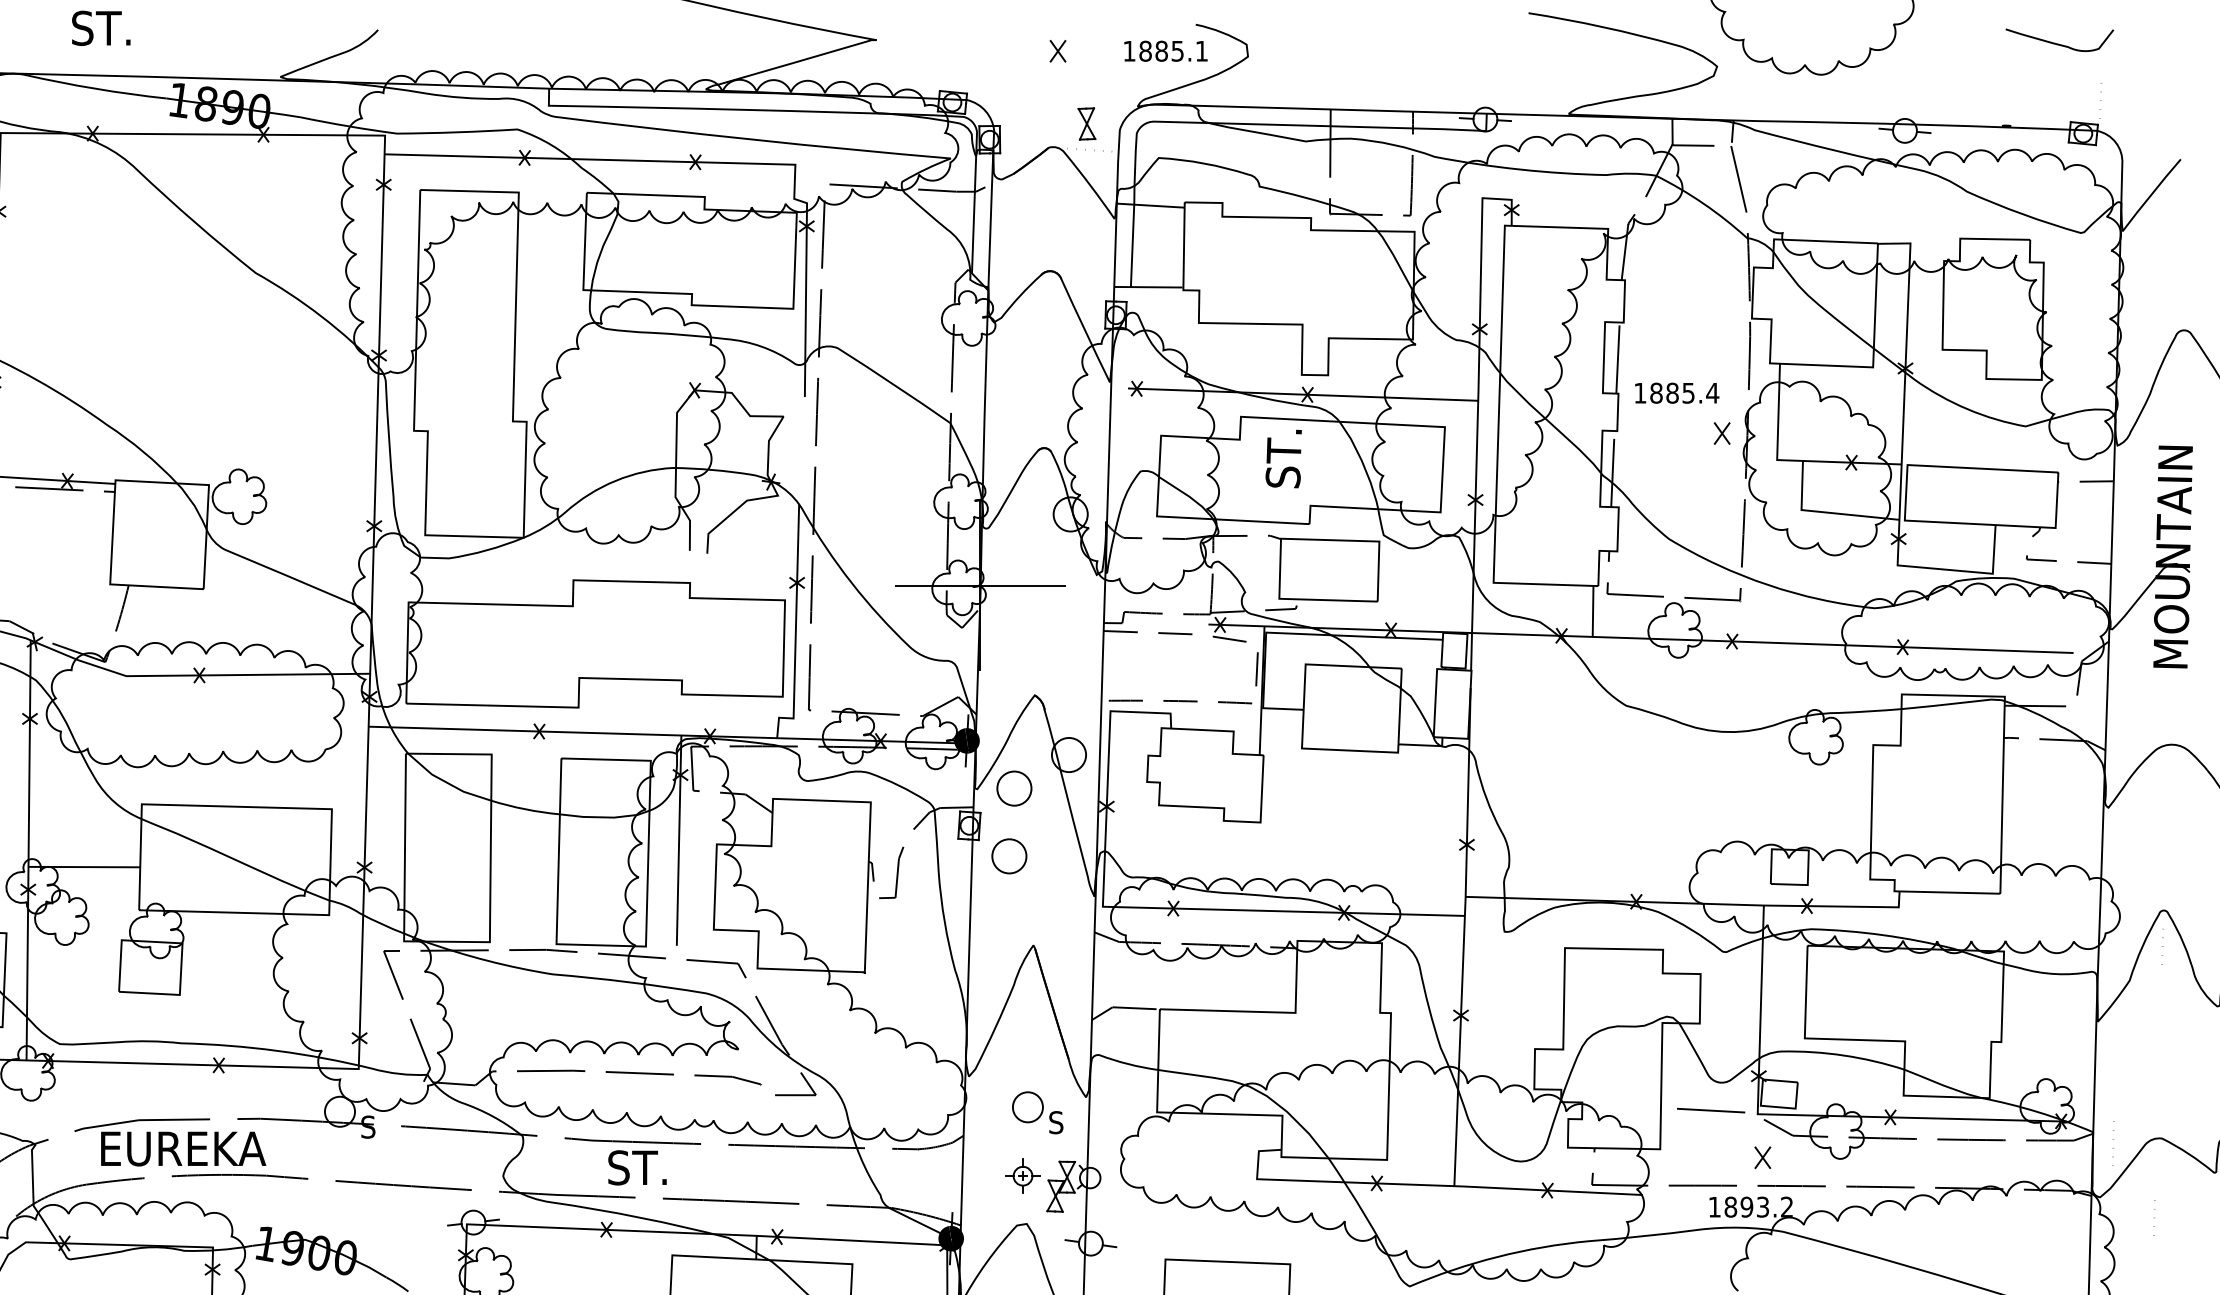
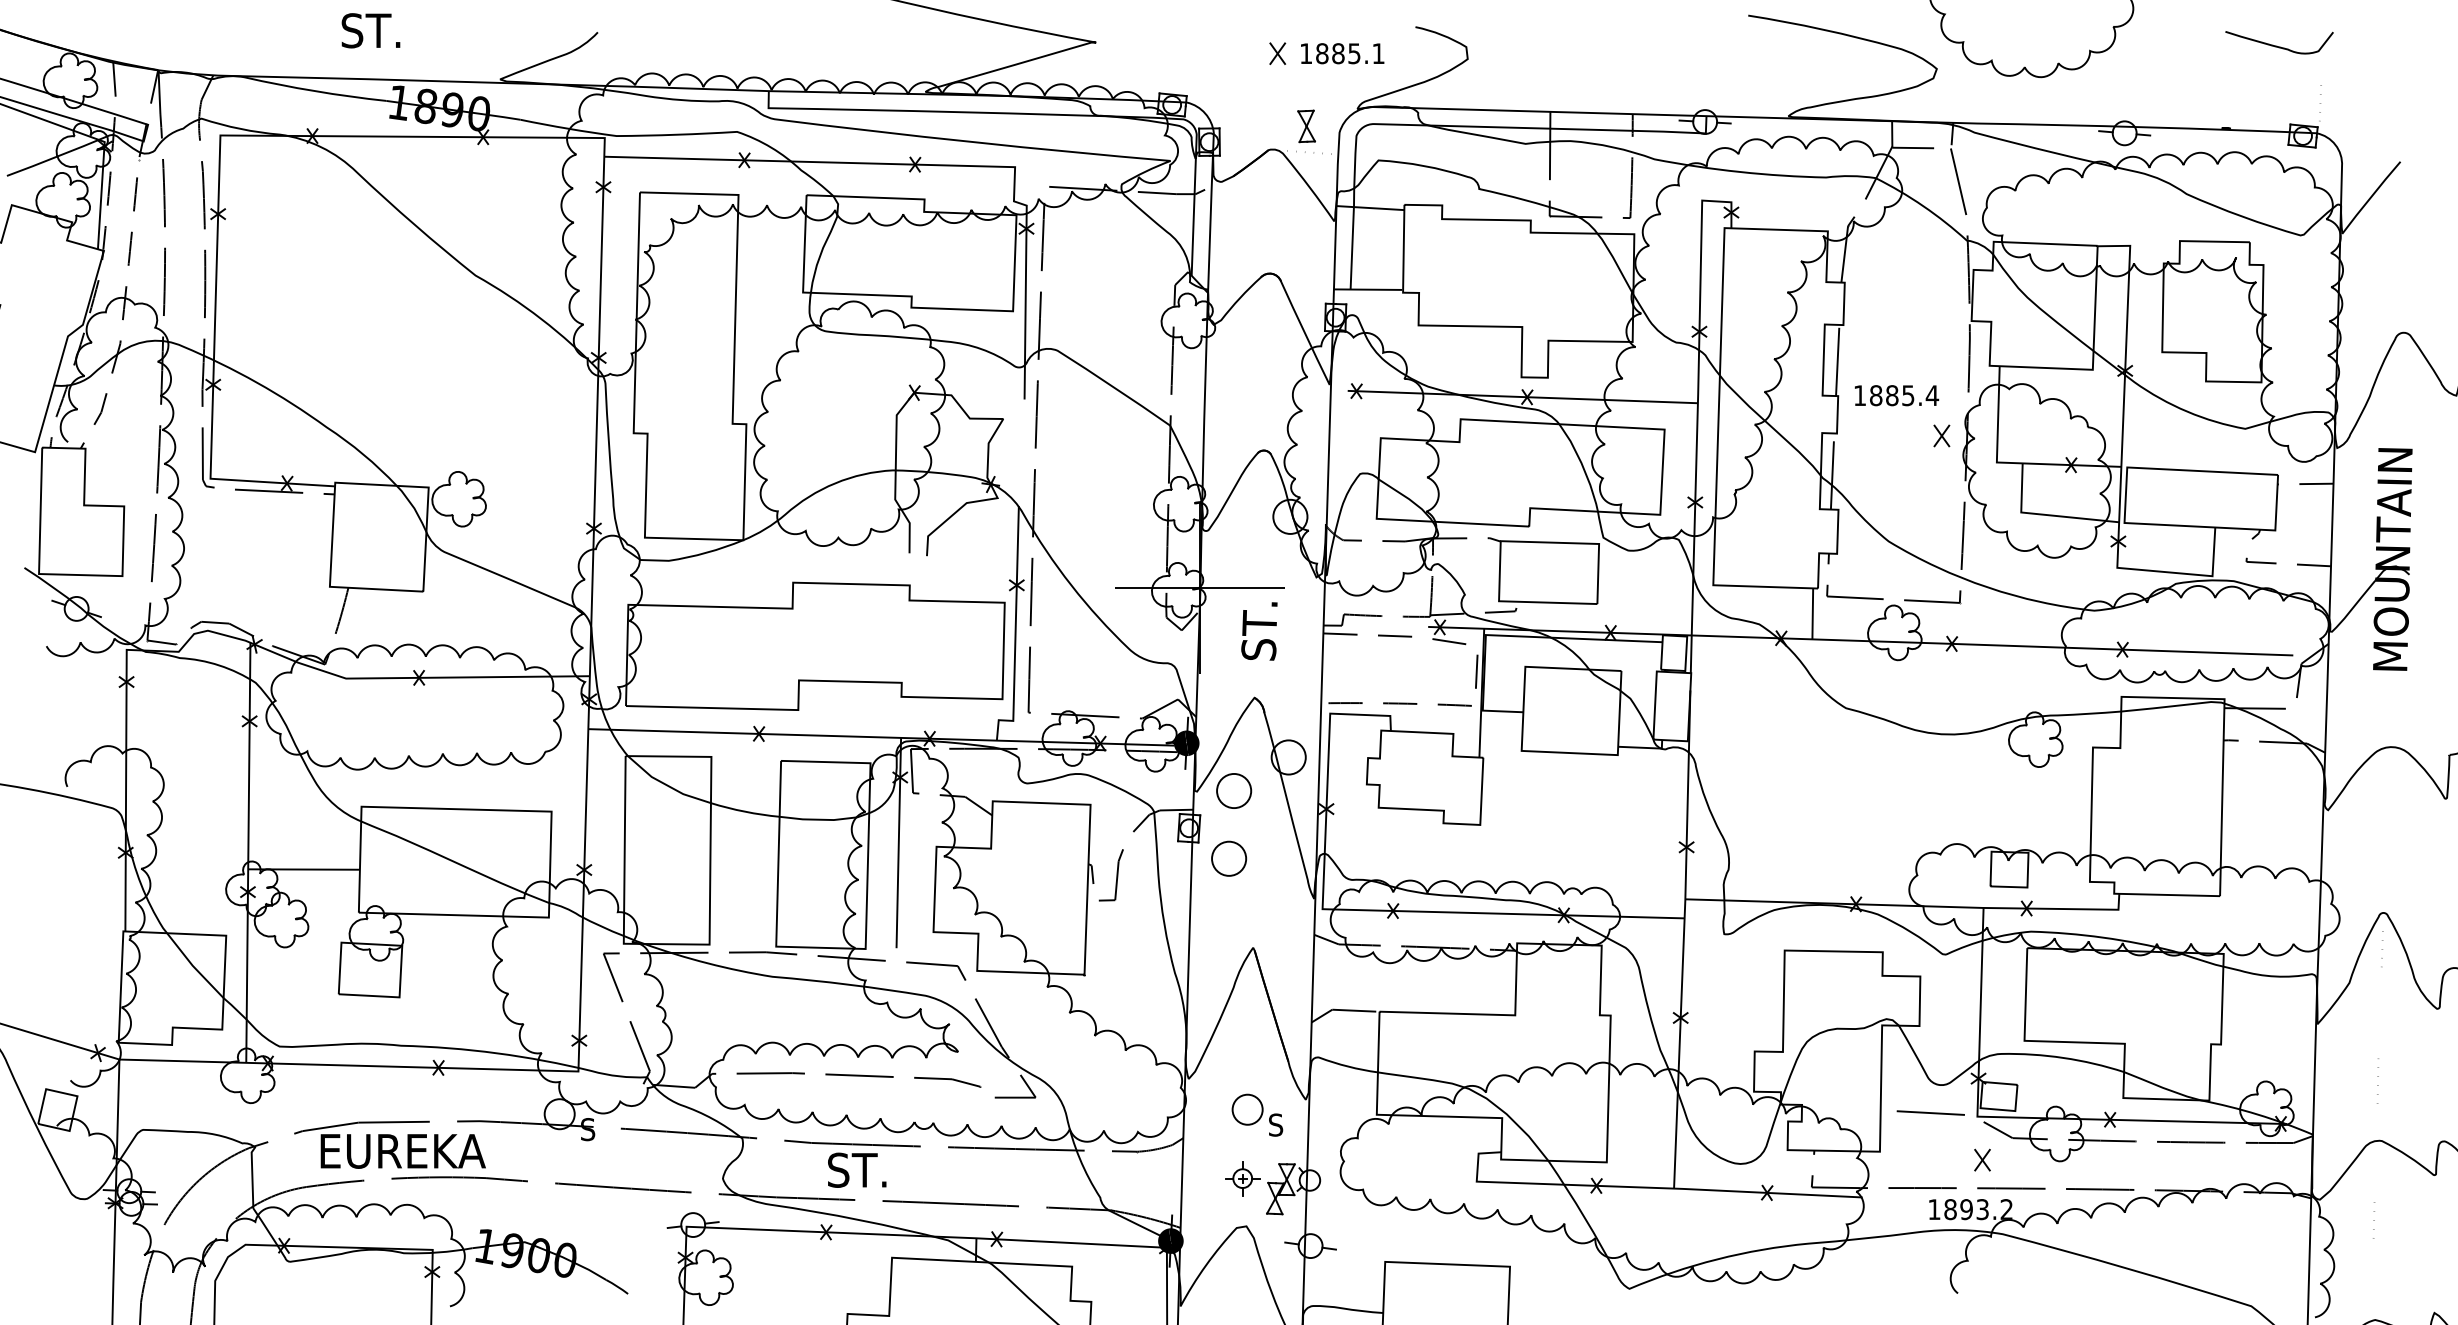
text: (100, 28) -> (370, 30), moved
text: (1165, 51) -> (1342, 53), moved
text: (1283, 459) -> (1259, 631), moved
line: (2112, 1139) -> (2377, 1076), moved

